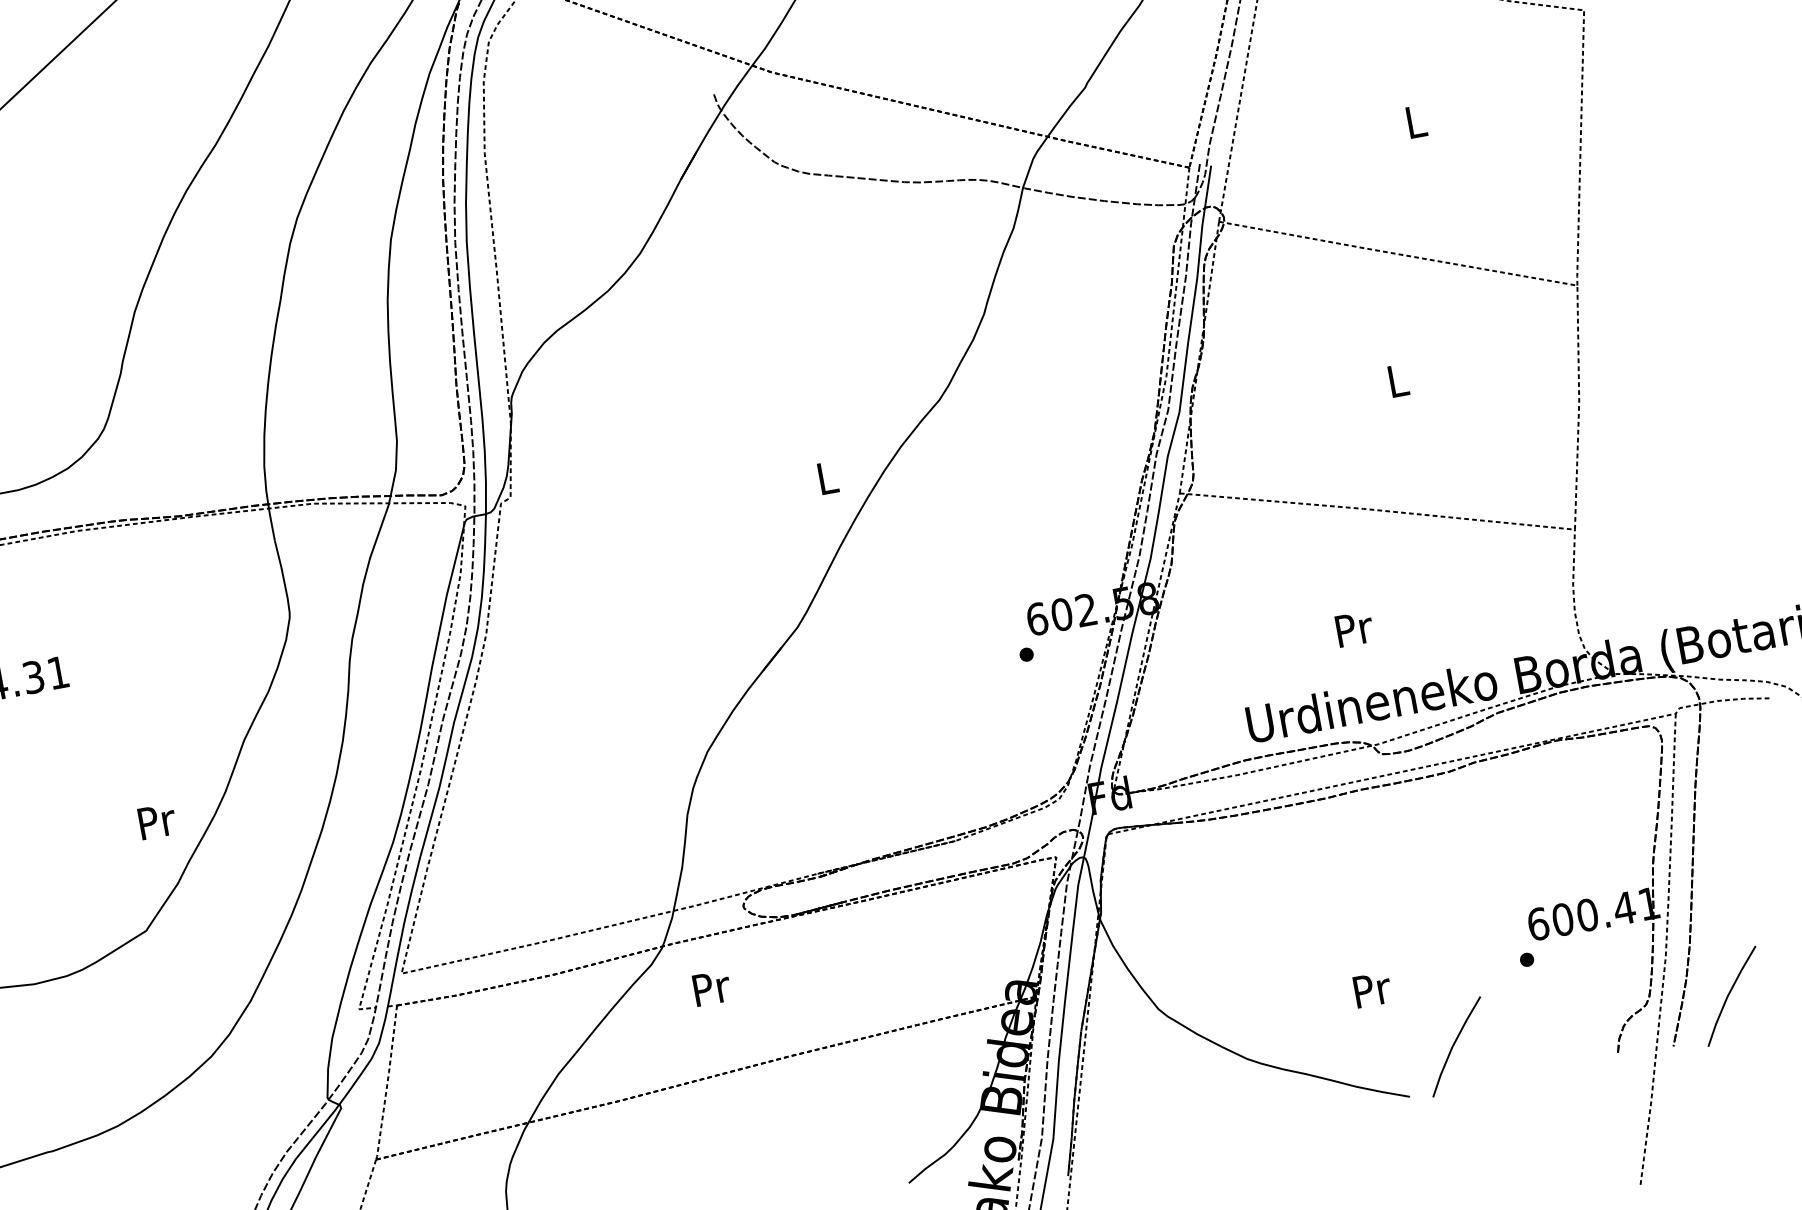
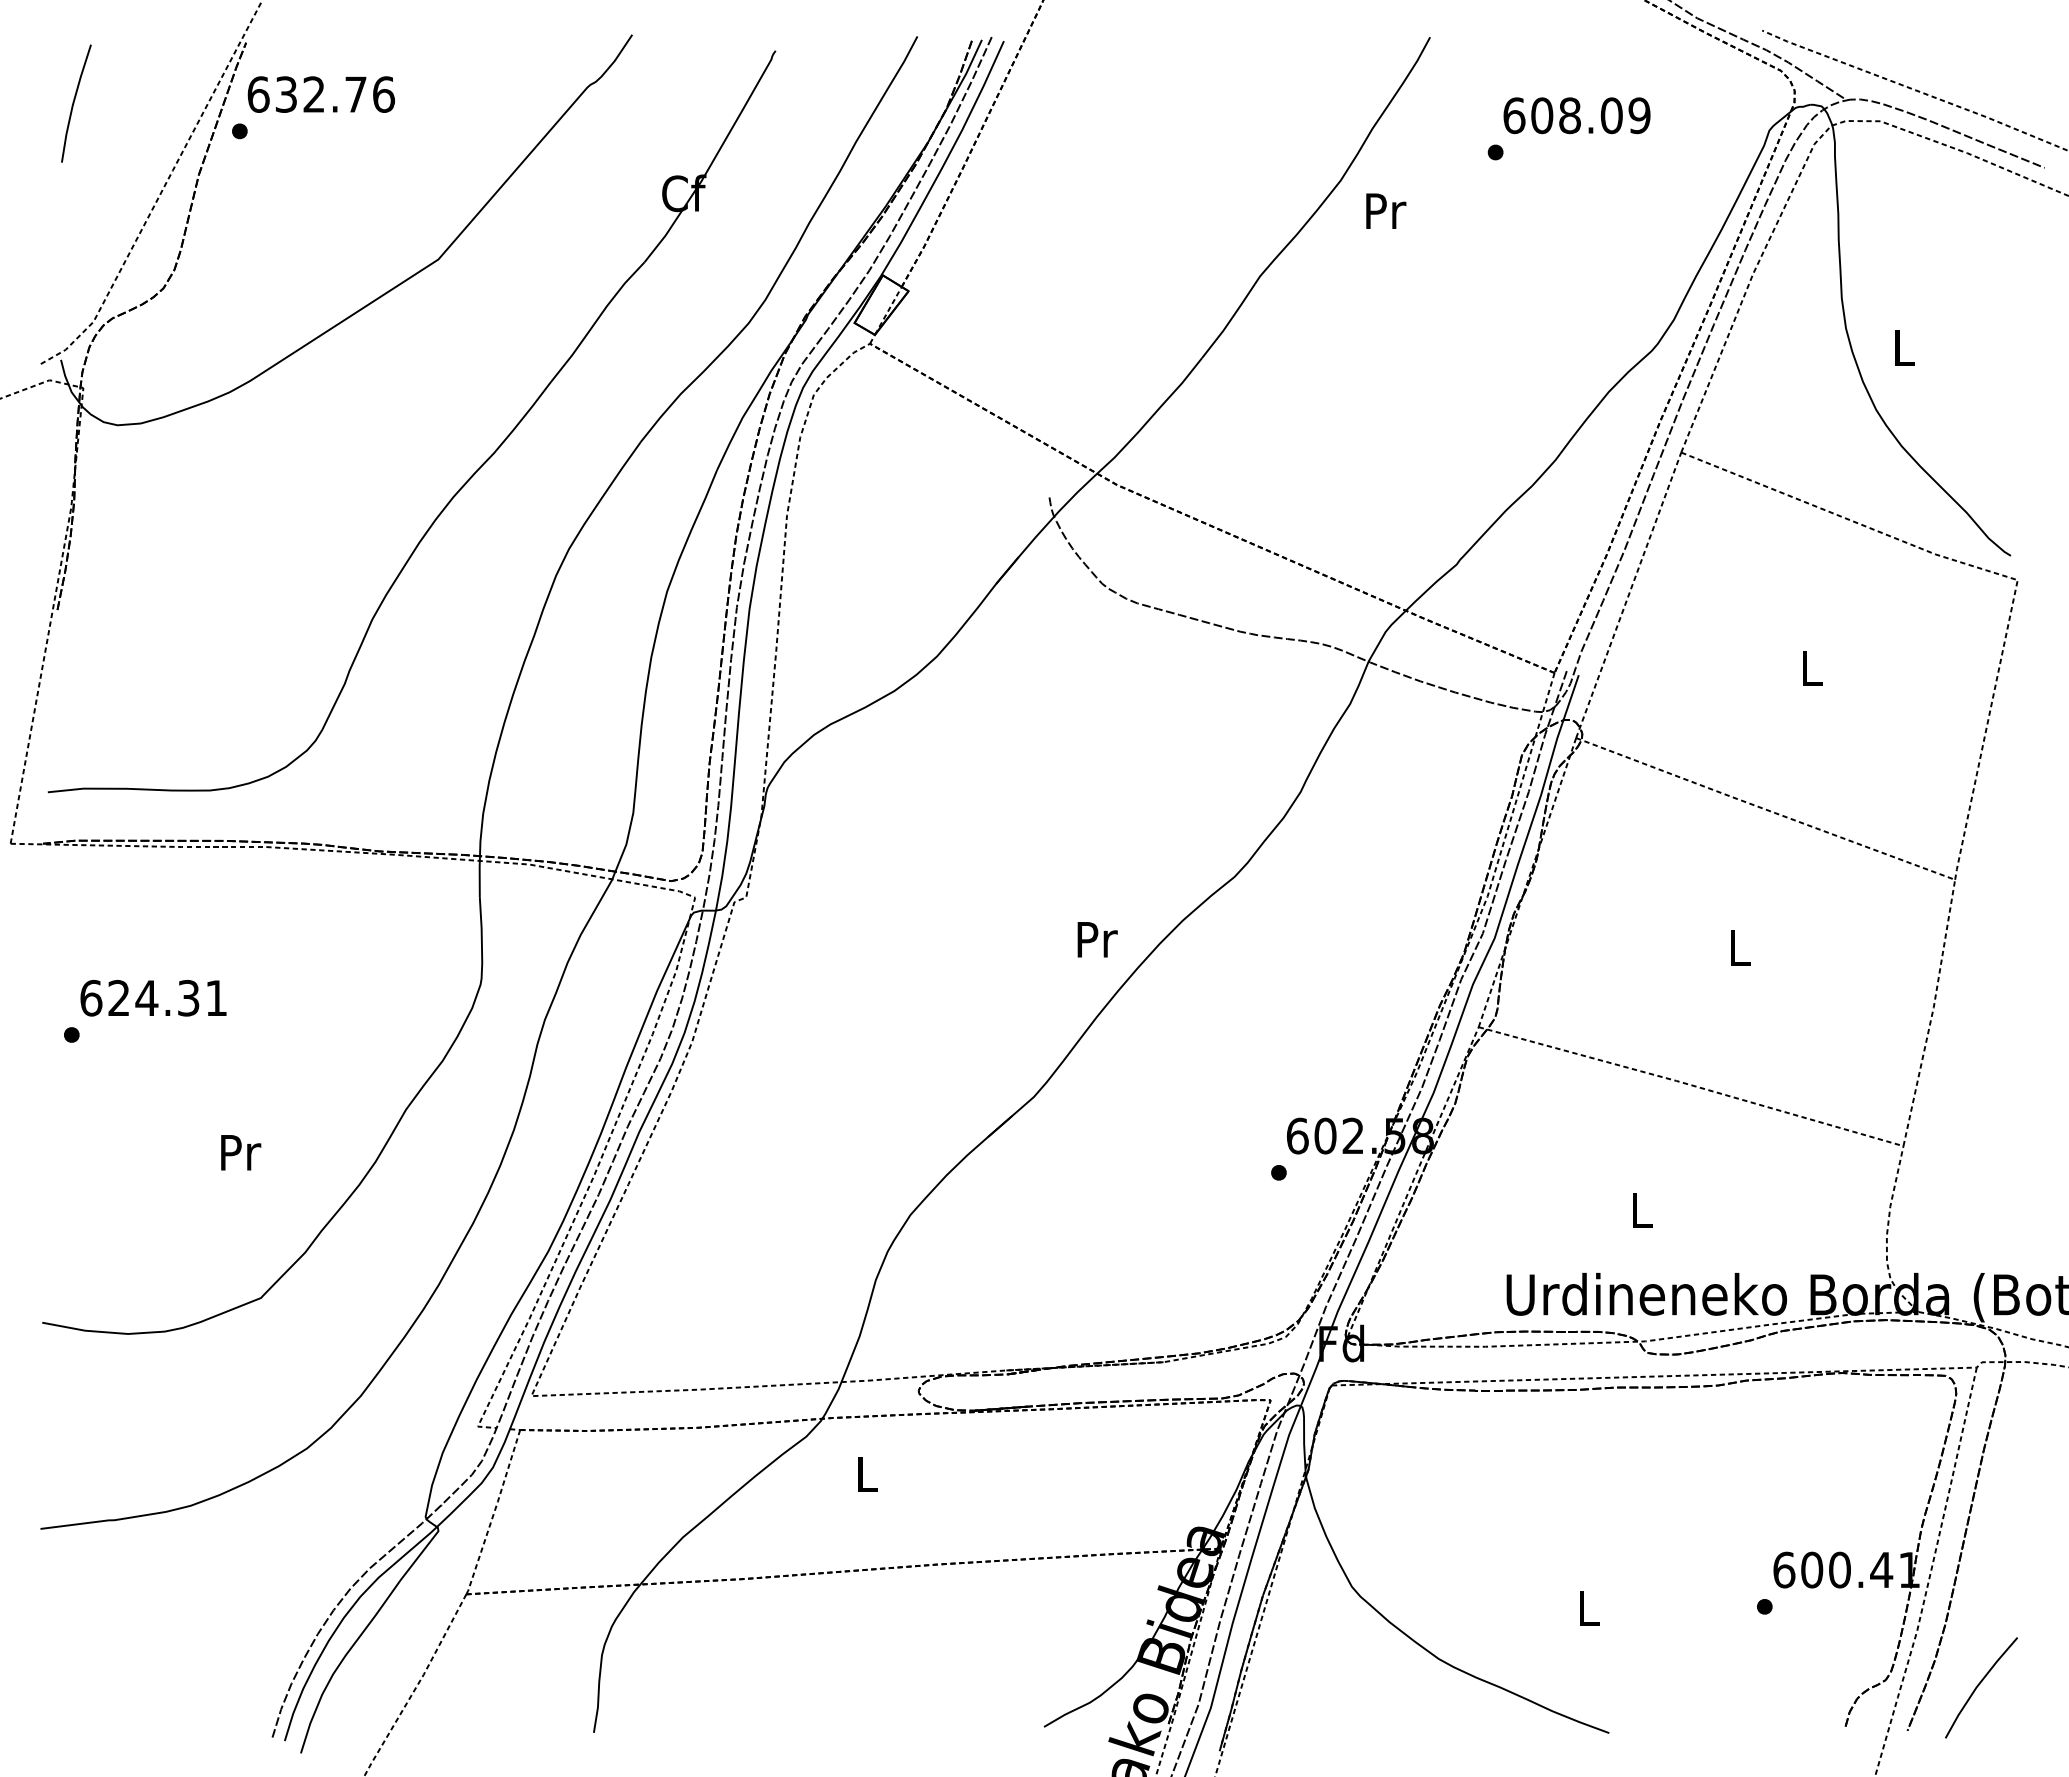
text: (828, 477) -> (1097, 939), L -> Pr
text: (1354, 629) -> (1642, 1210), Pr -> L
text: (157, 821) -> (241, 1152), moved
text: (712, 988) -> (868, 1474), Pr -> L
text: (1373, 989) -> (1590, 1608), Pr -> L
line: (1454, 1045) -> (1668, 1685), removed

